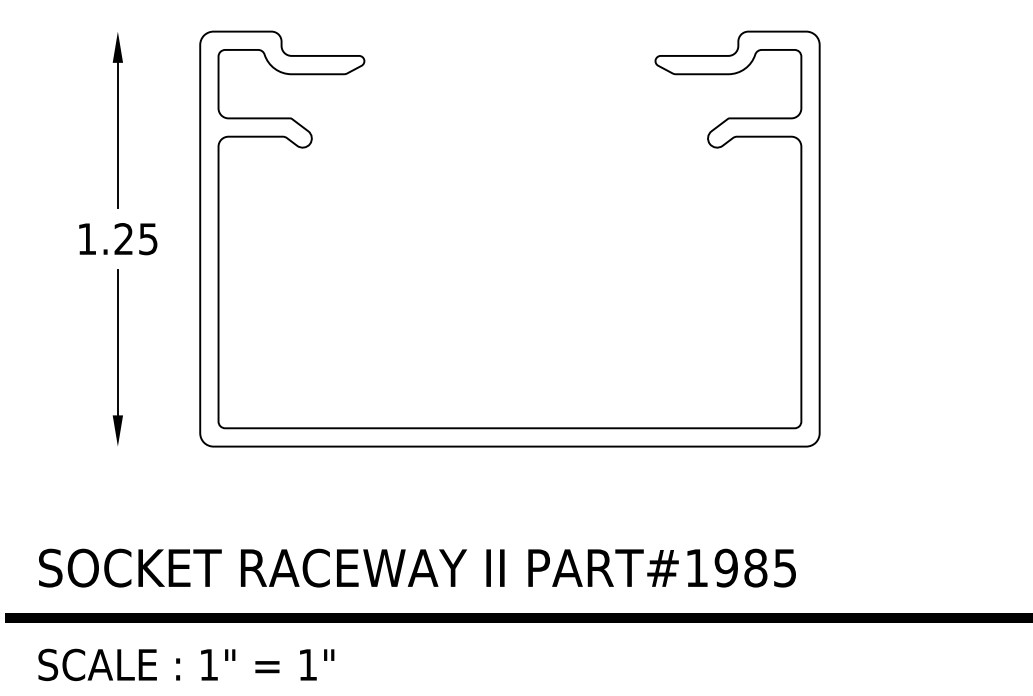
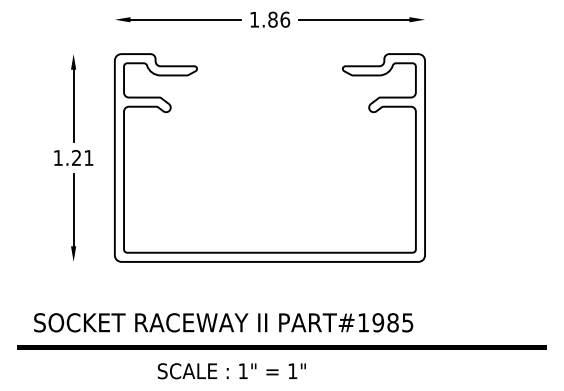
text: (147, 240) -> (88, 158), 1.25 -> 1.21
text: (185, 665) -> (231, 371), moved

